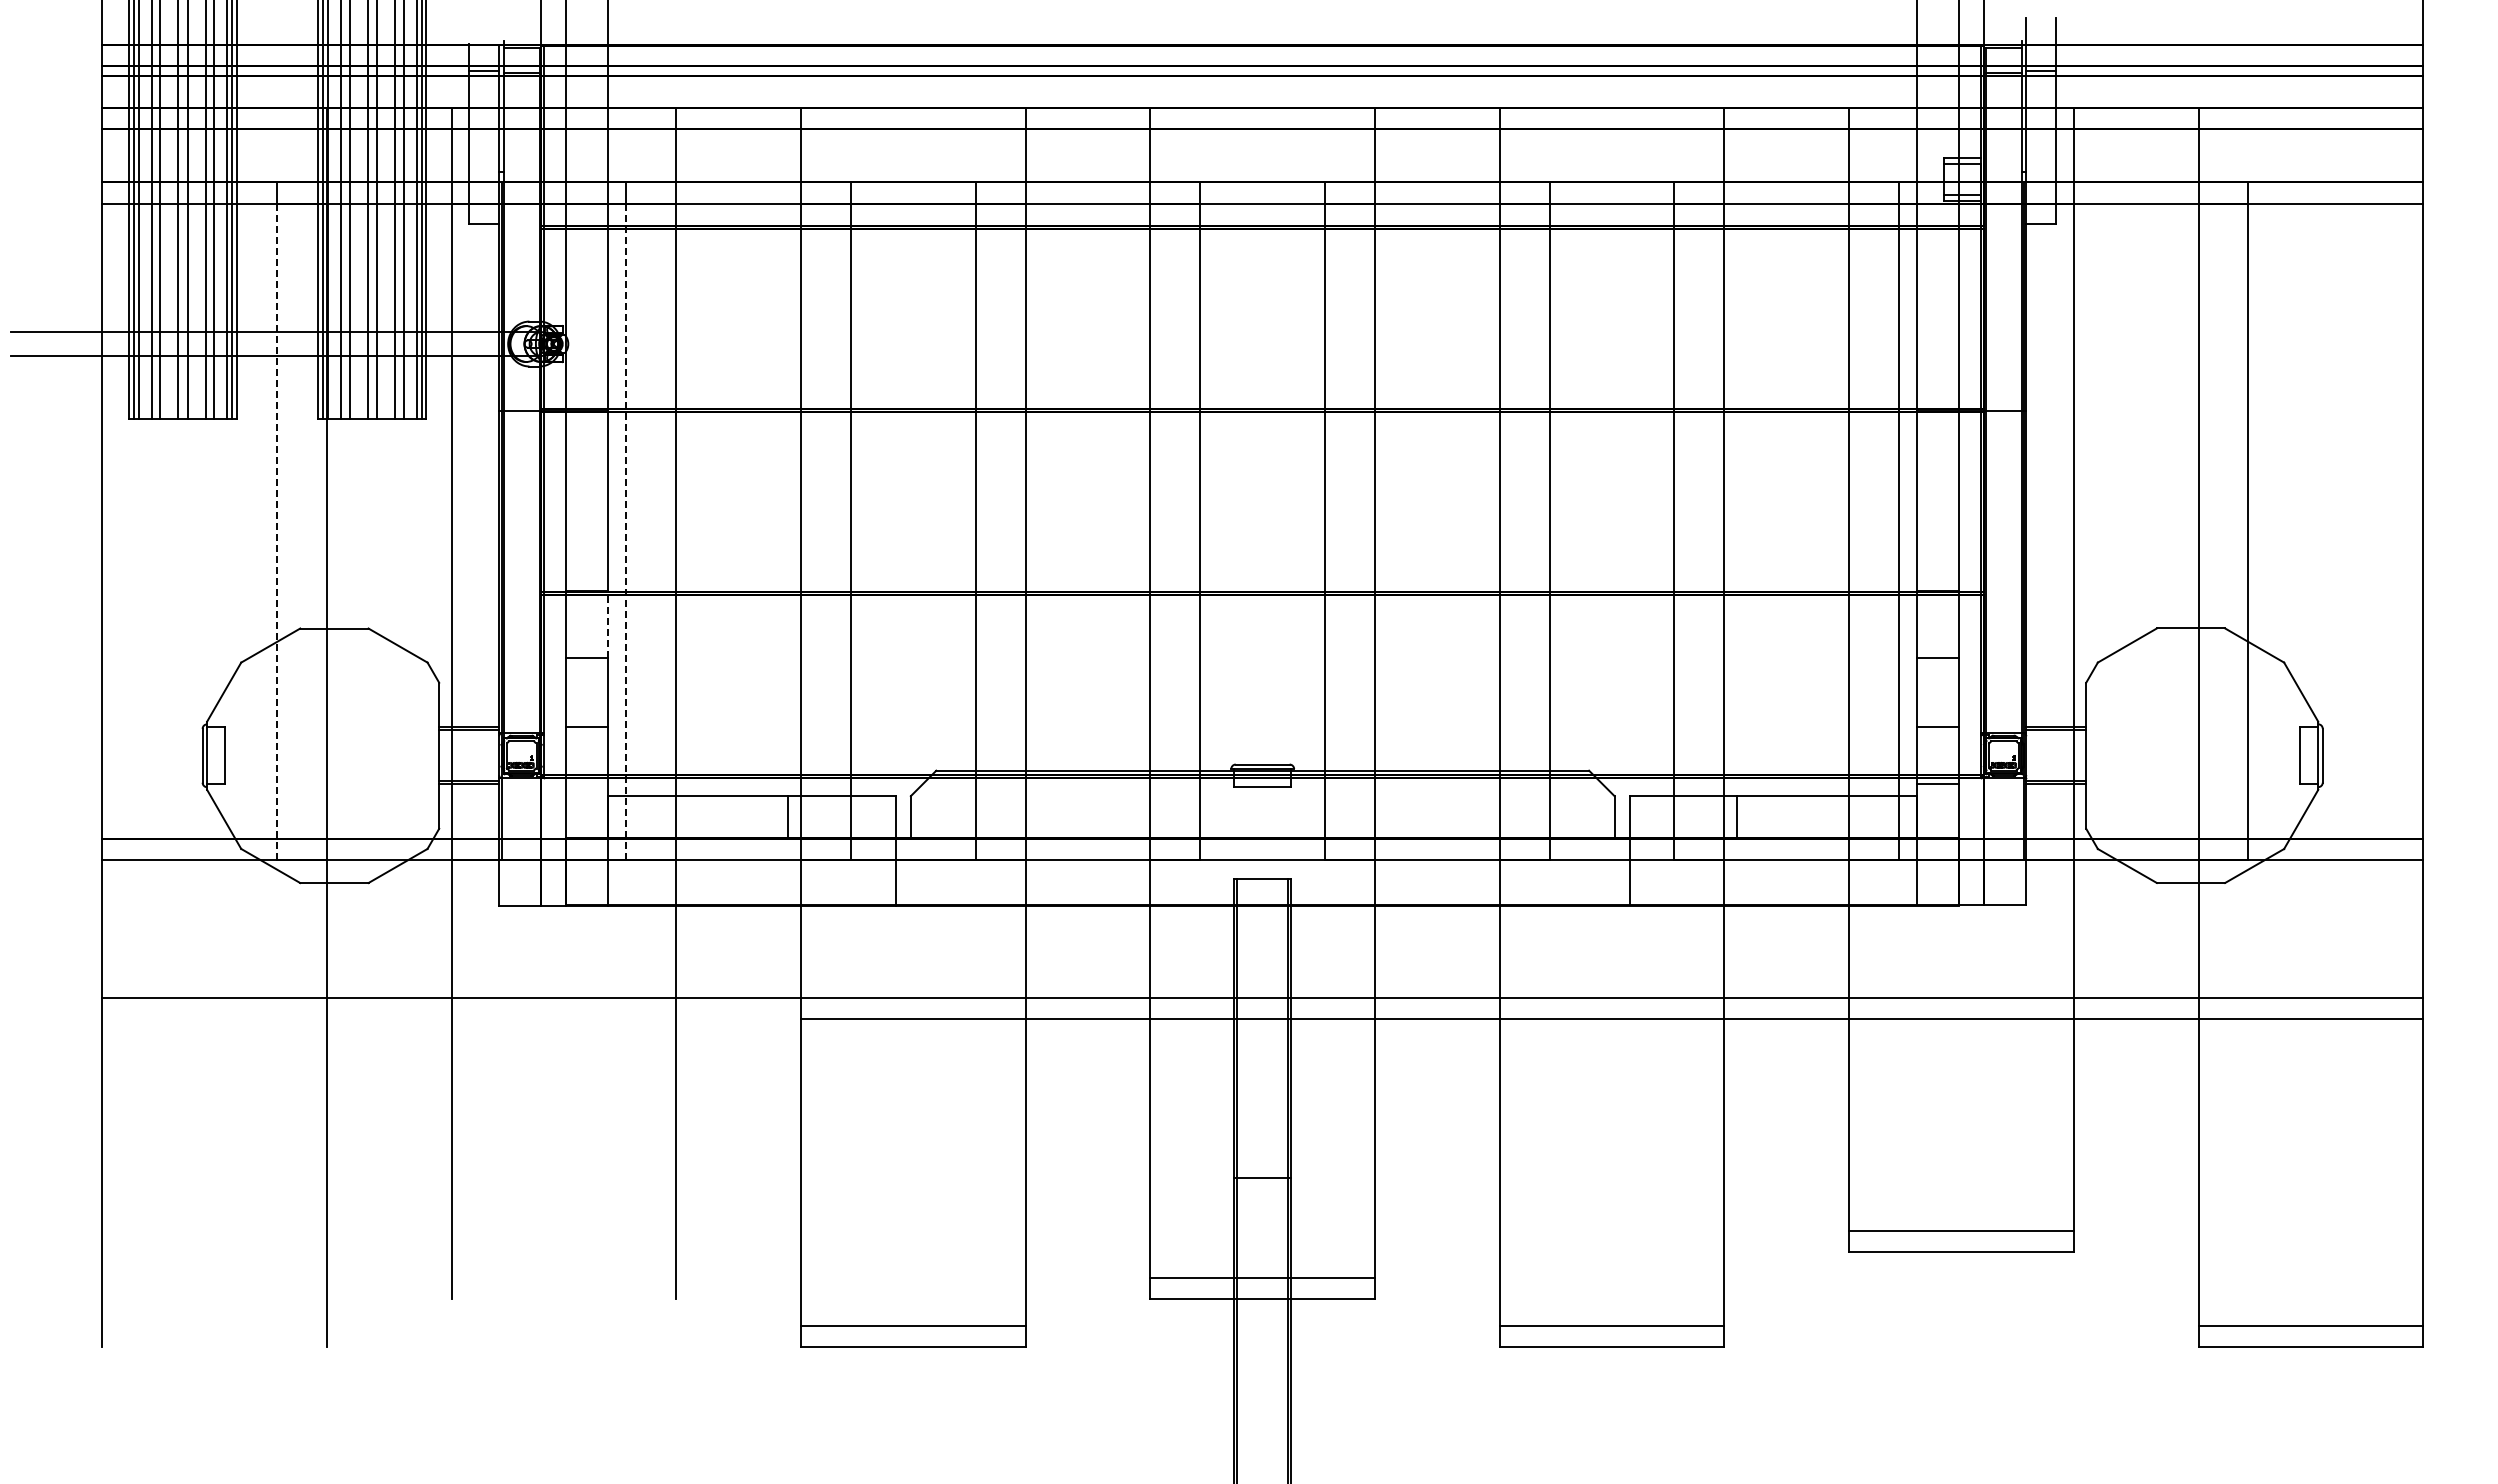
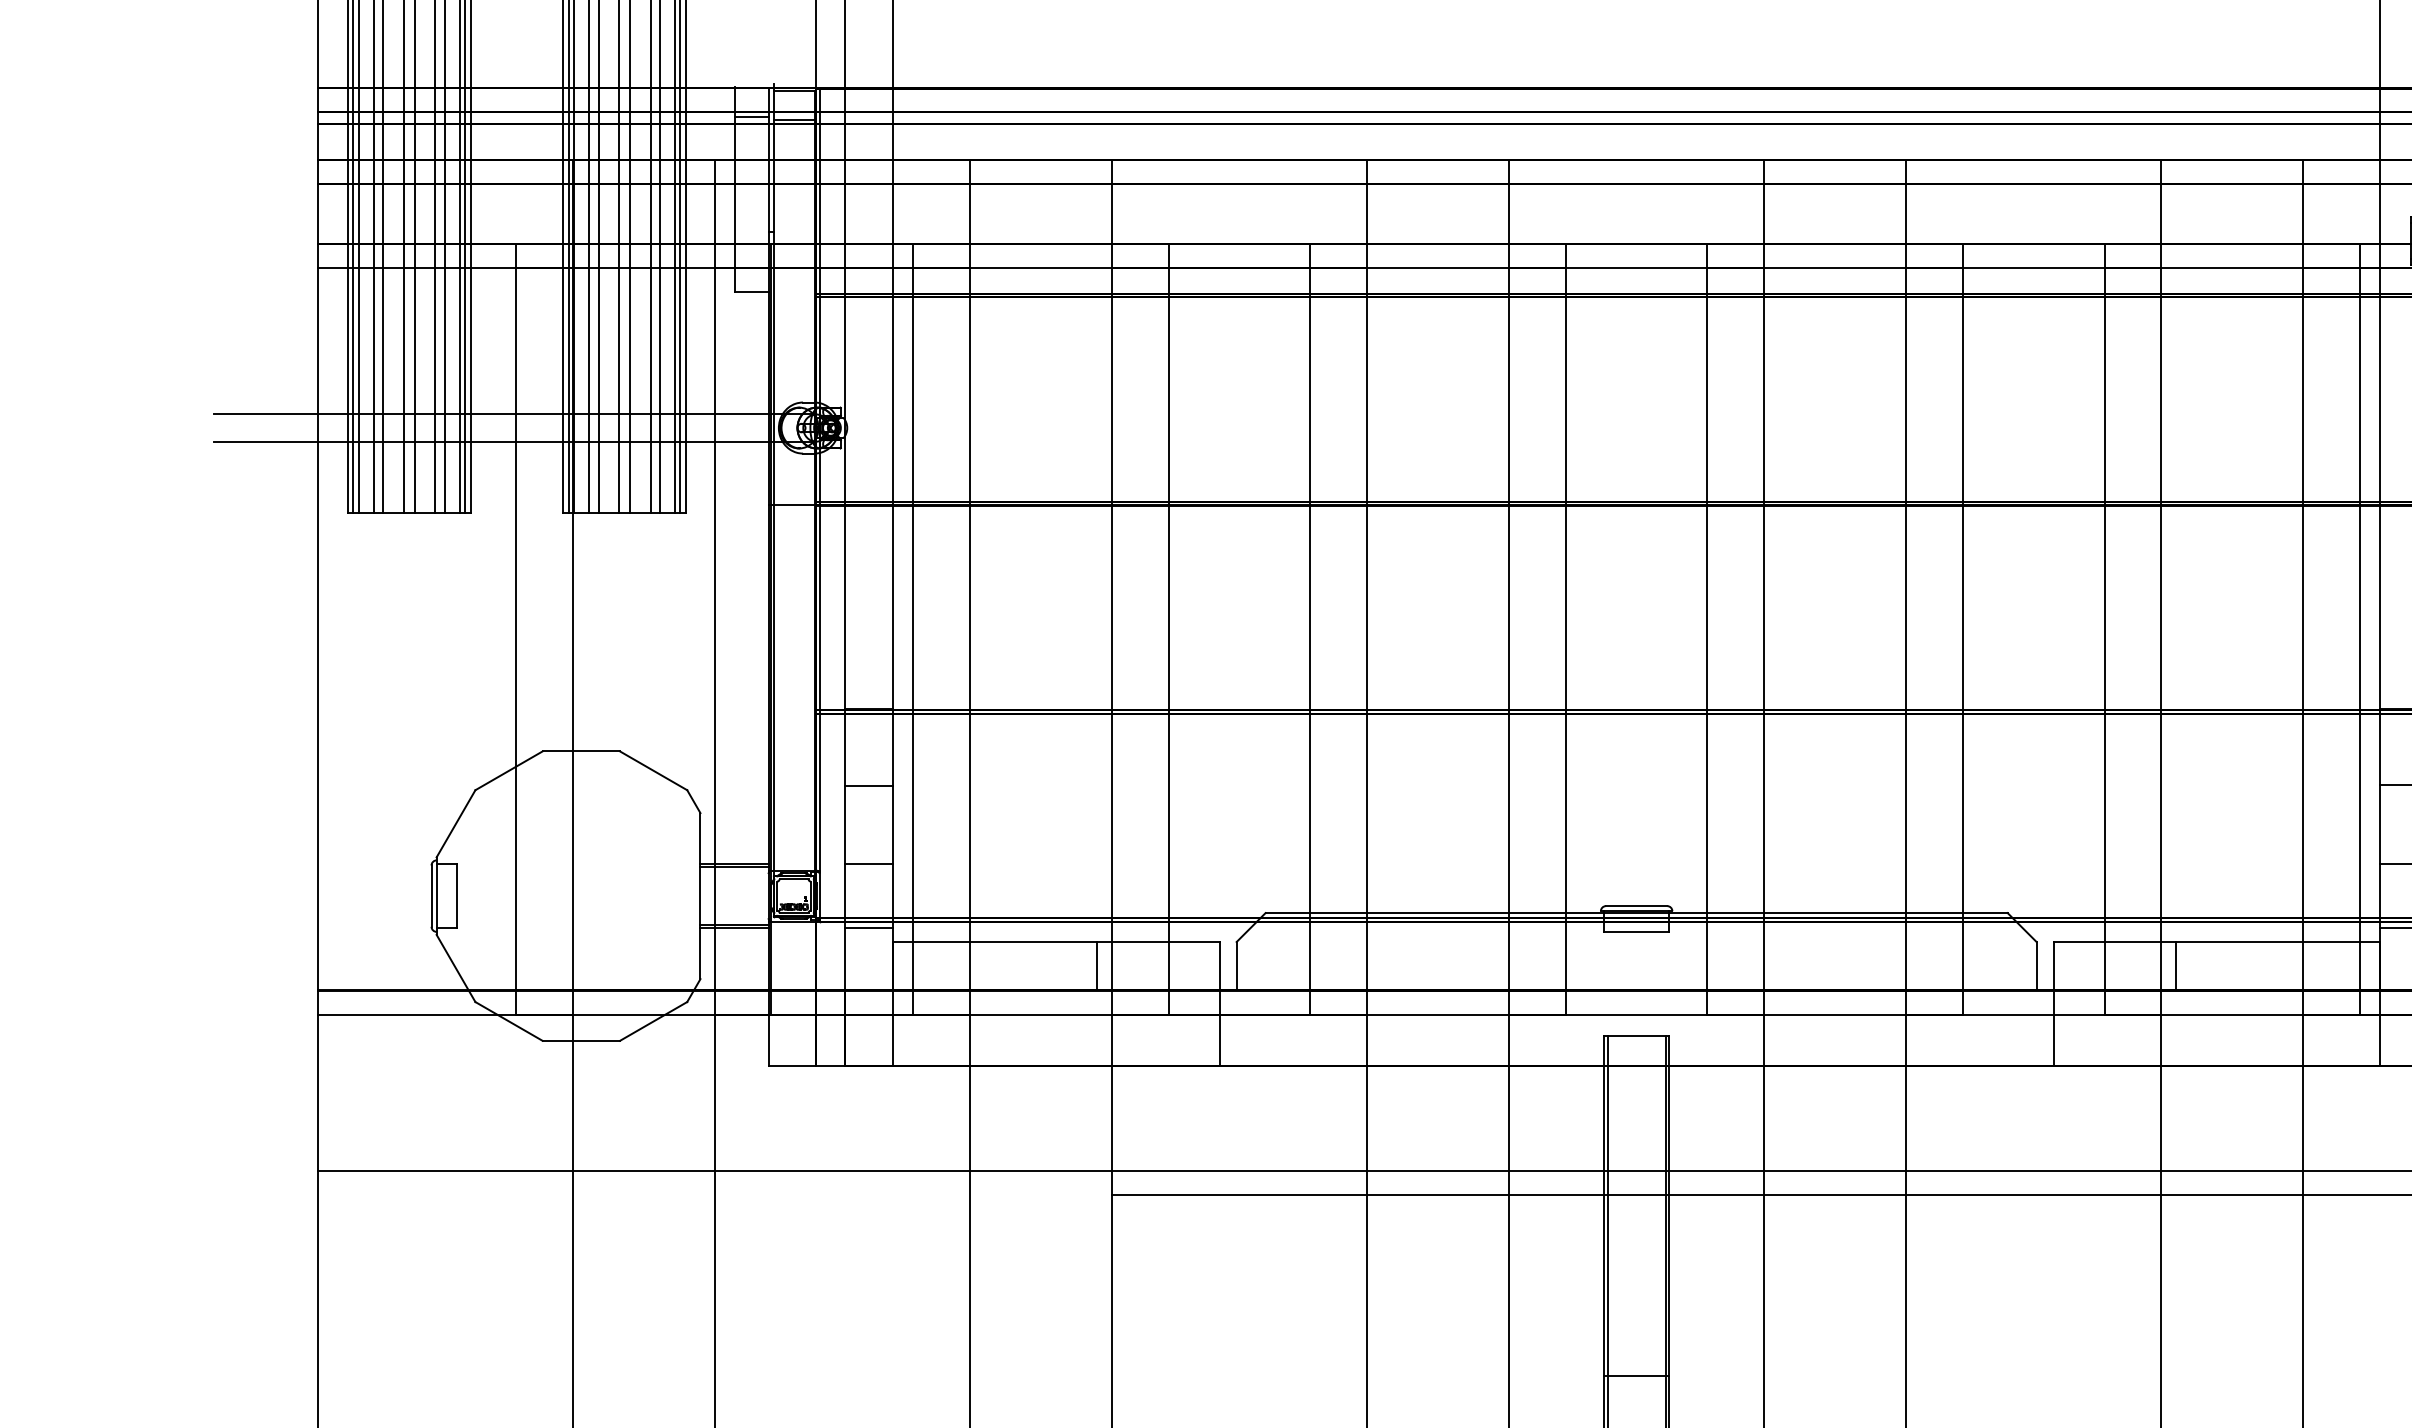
line: (626, 531) -> (913, 641), dashed -> solid
line: (277, 532) -> (516, 642), dashed -> solid
line: (608, 624) -> (892, 746), dashed -> solid
line: (587, 784) -> (869, 928), added

